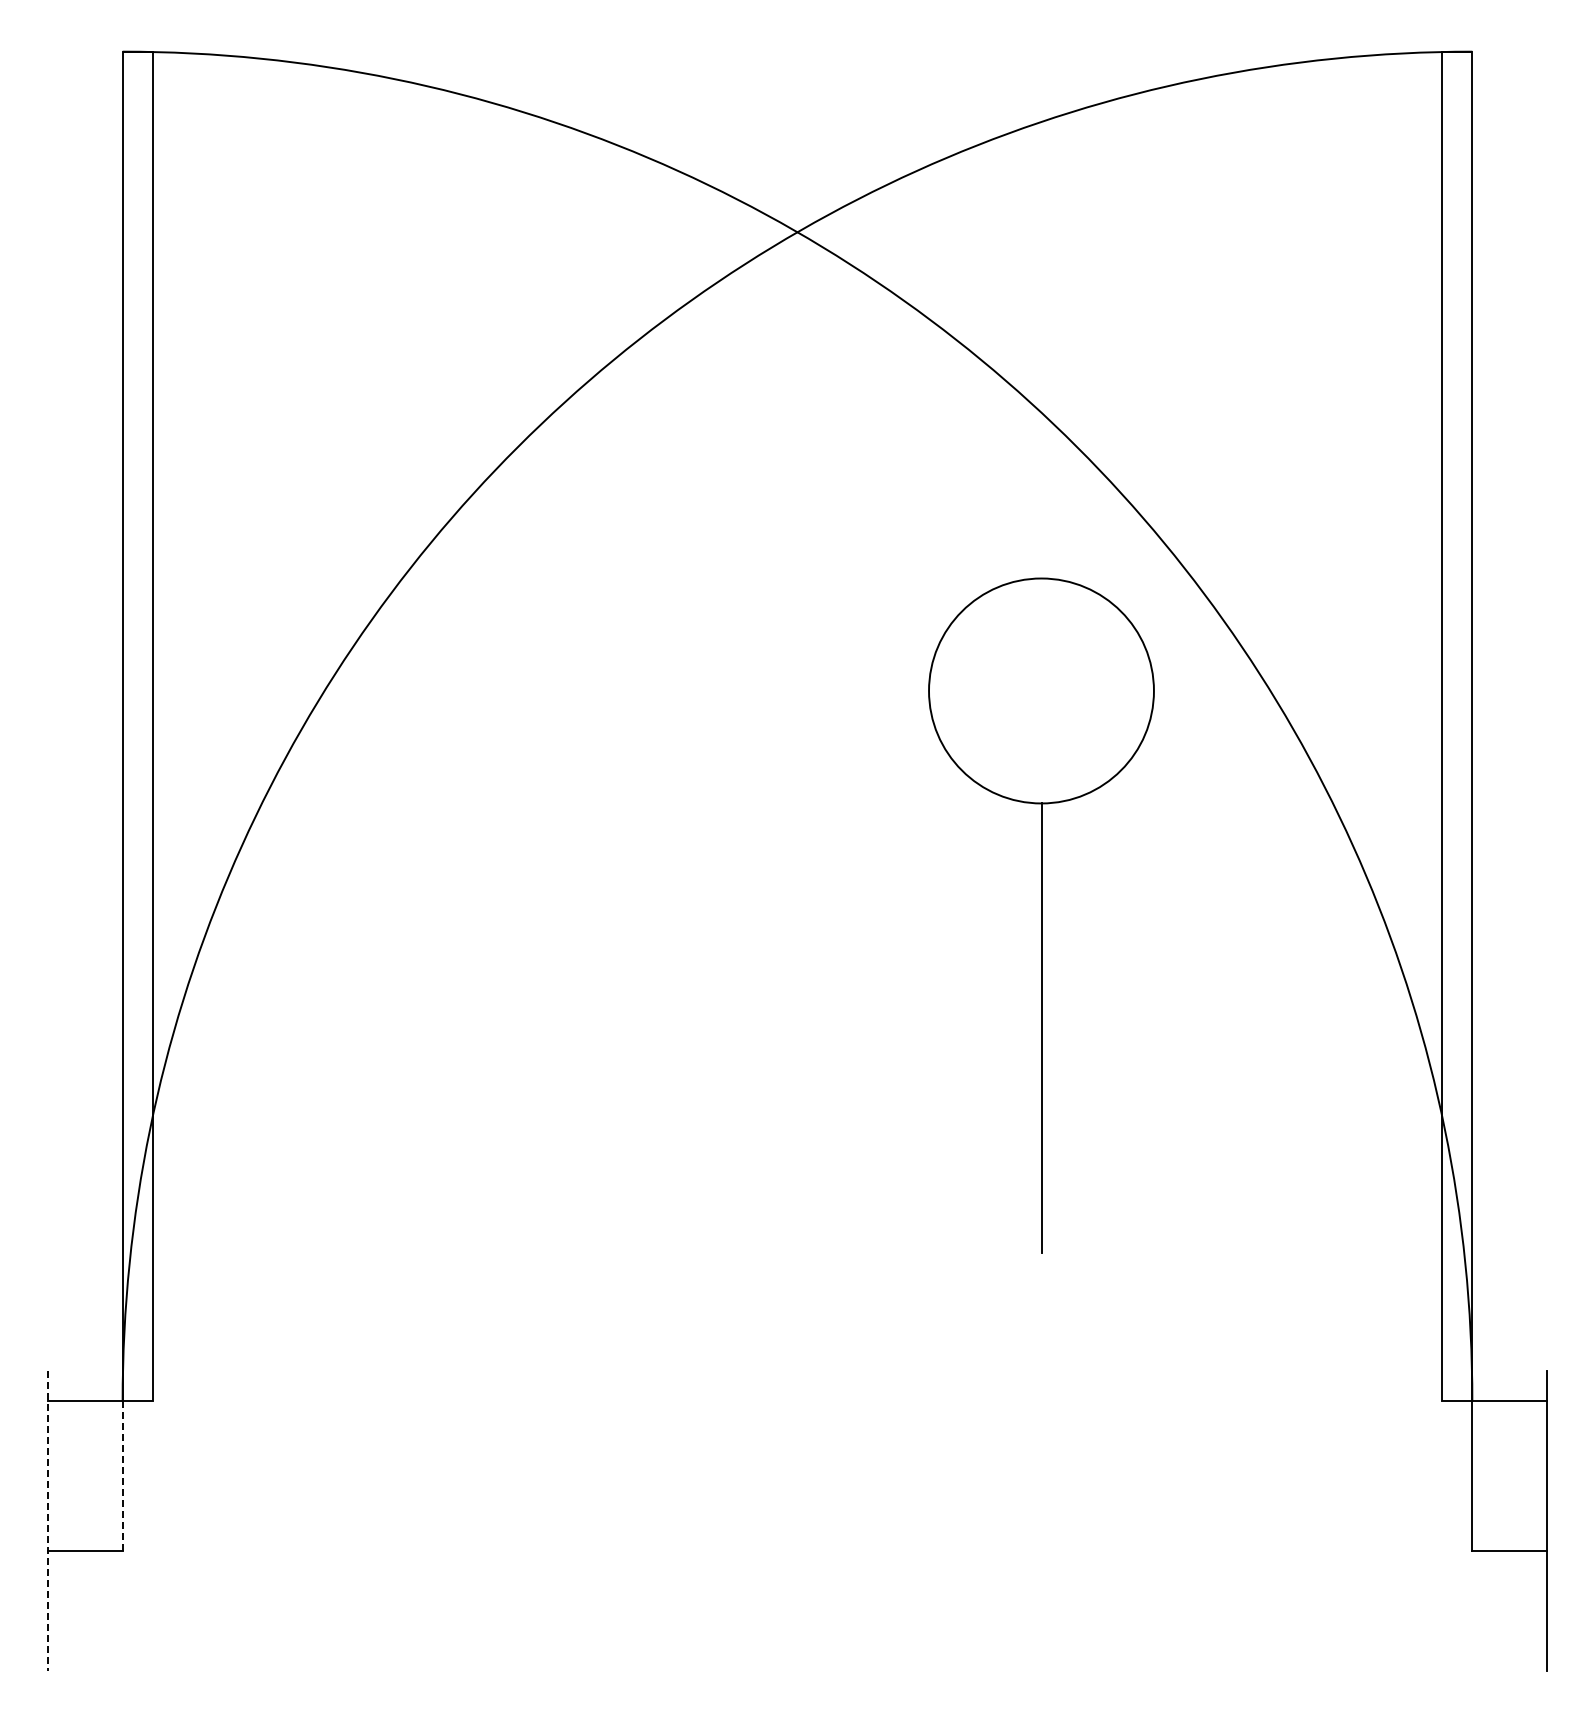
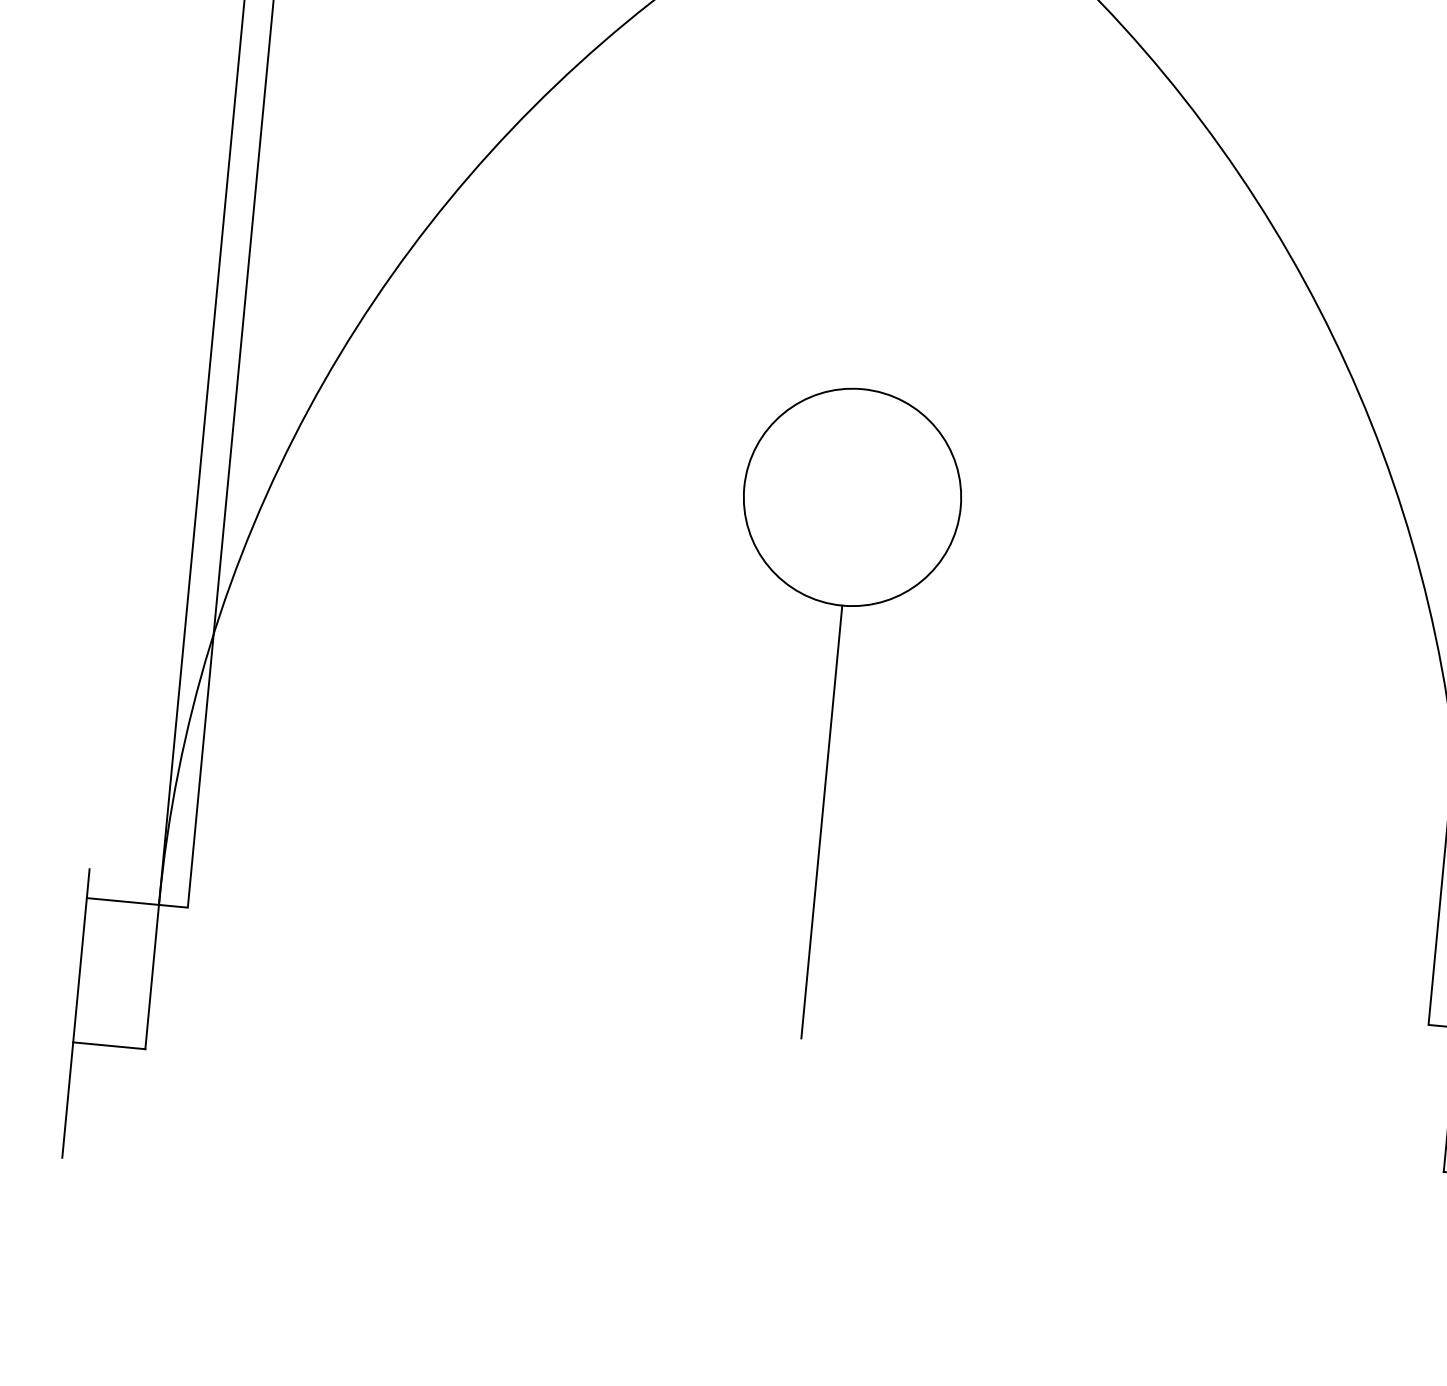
part: (1041, 915) -> (832, 713), moved
line: (122, 1476) -> (152, 977), dashed -> solid
line: (47, 1521) -> (75, 1013), dashed -> solid

